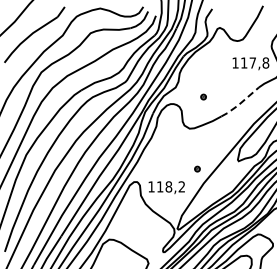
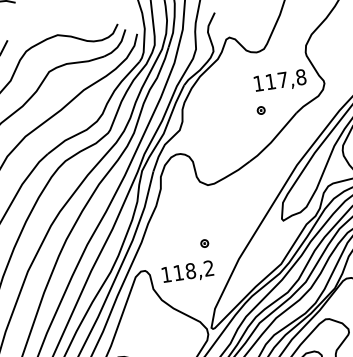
part: (203, 96) -> (260, 109), moved
line: (240, 103) -> (273, 139), dashed -> solid
part: (197, 168) -> (204, 242), moved

